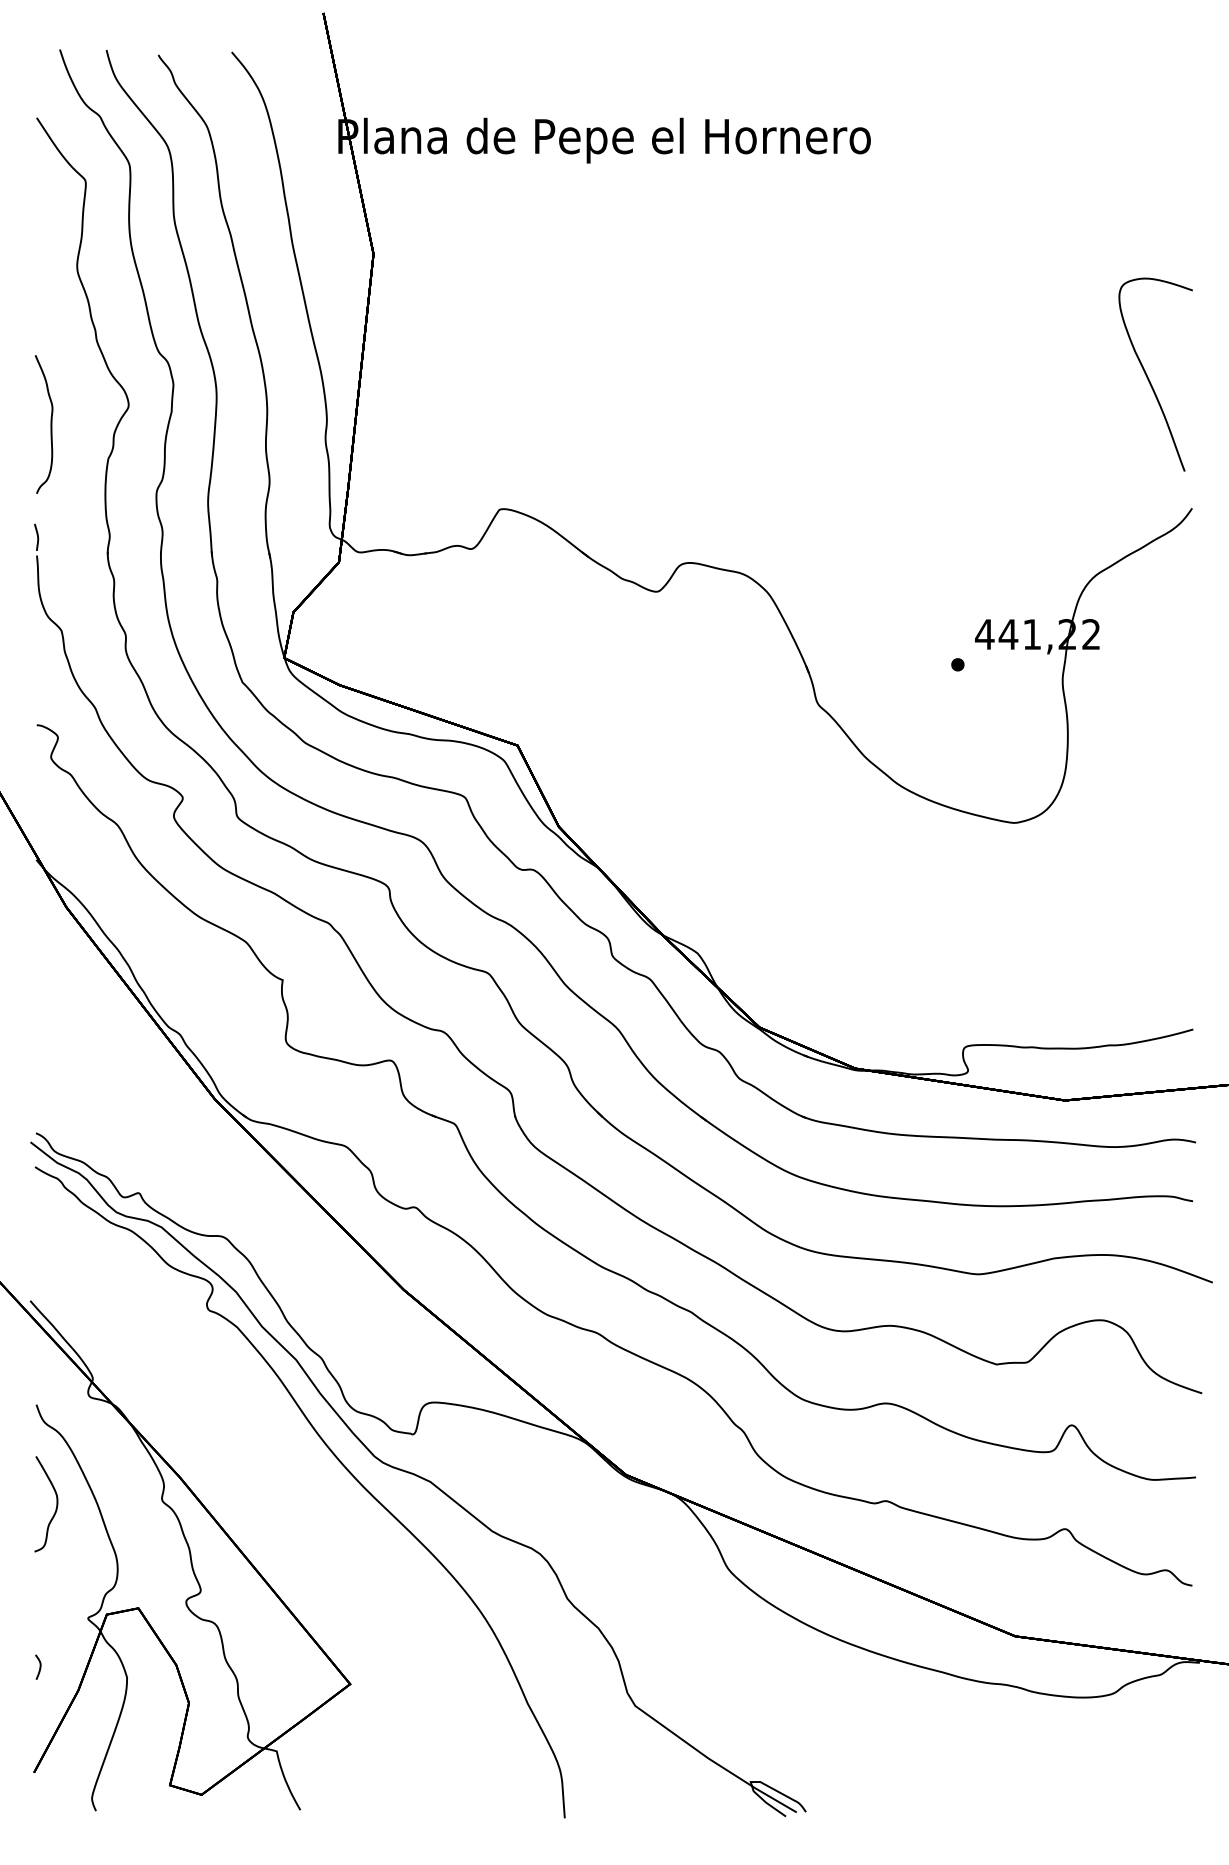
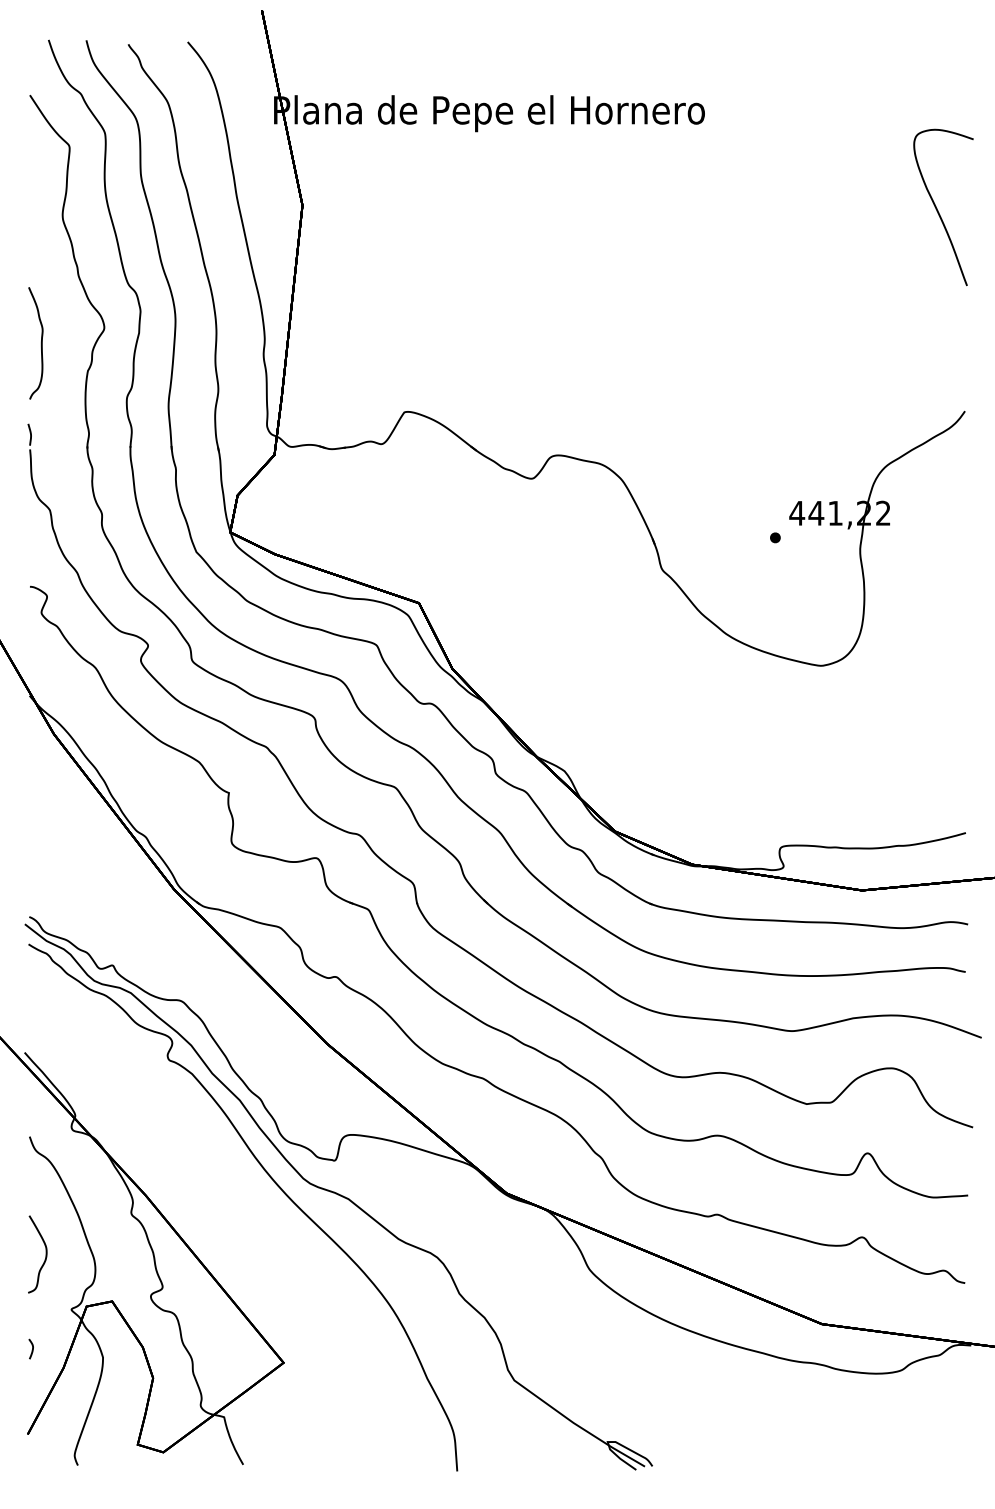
curve: (1148, 376) -> (937, 209), moved
curve: (55, 1508) -> (45, 1257), moved

